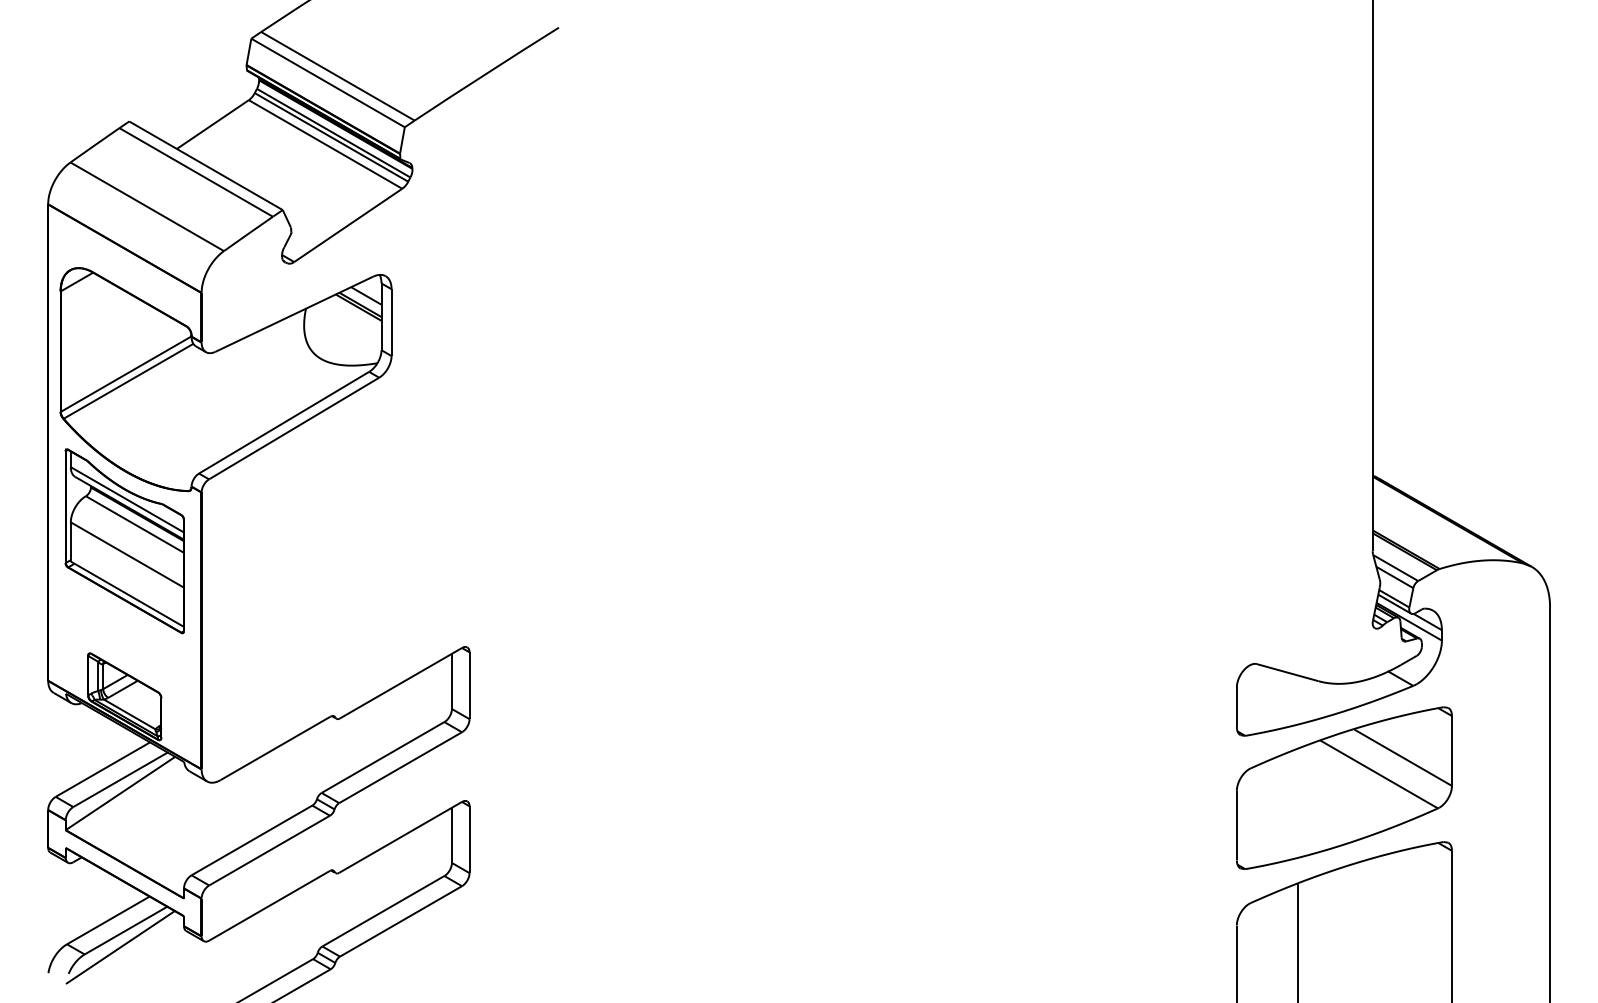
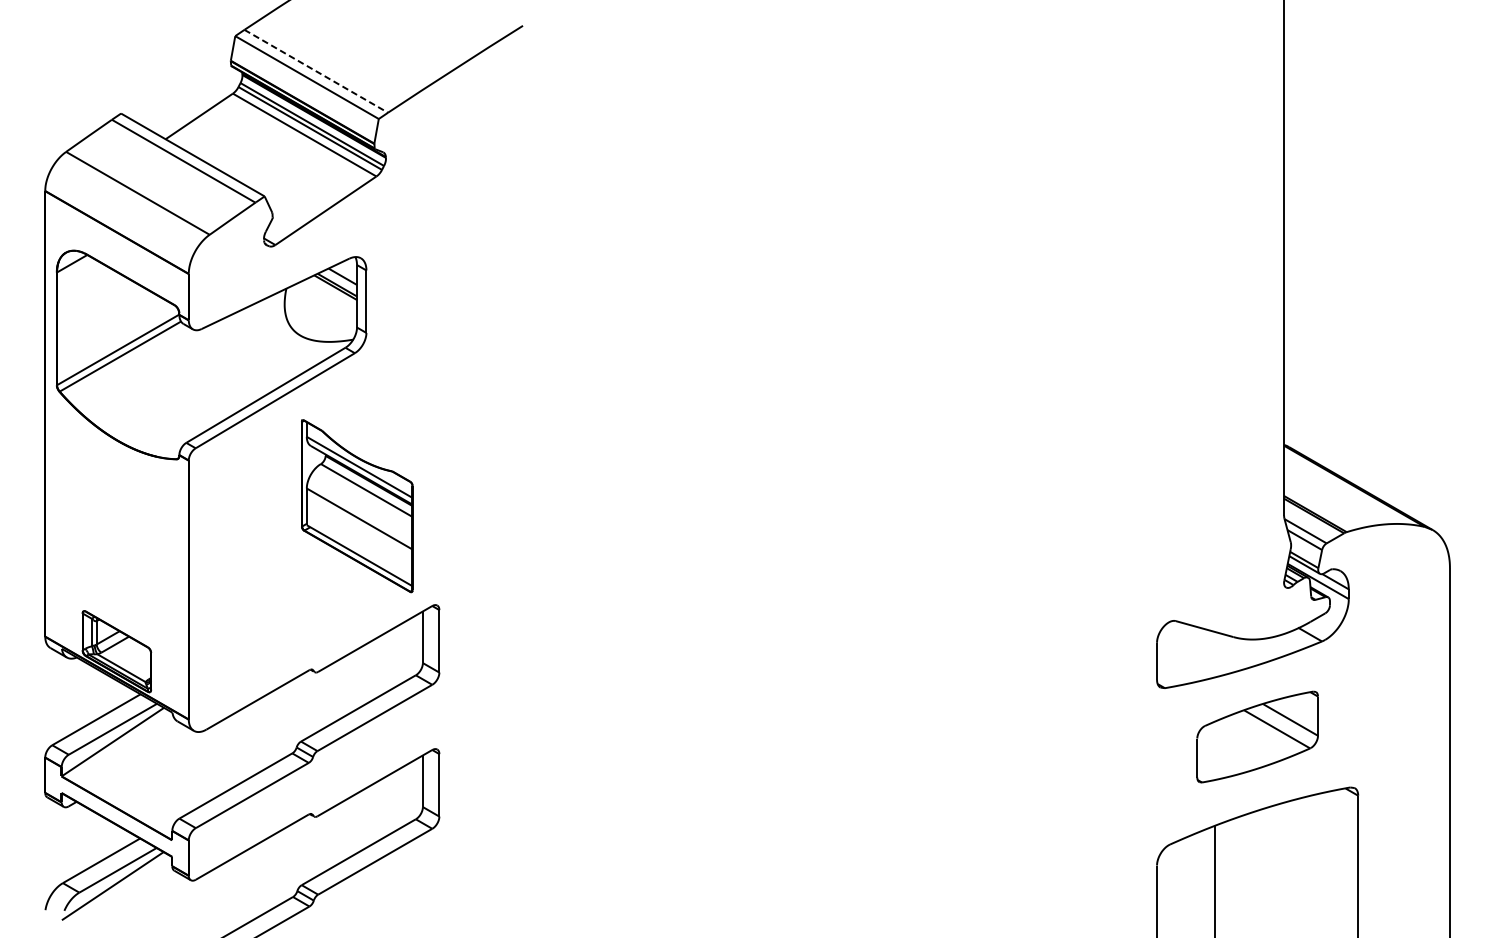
line: (337, 76) -> (315, 71), solid -> dashed
part: (124, 541) -> (357, 506), moved
part: (1344, 787) -> (1257, 736), size x0.6

